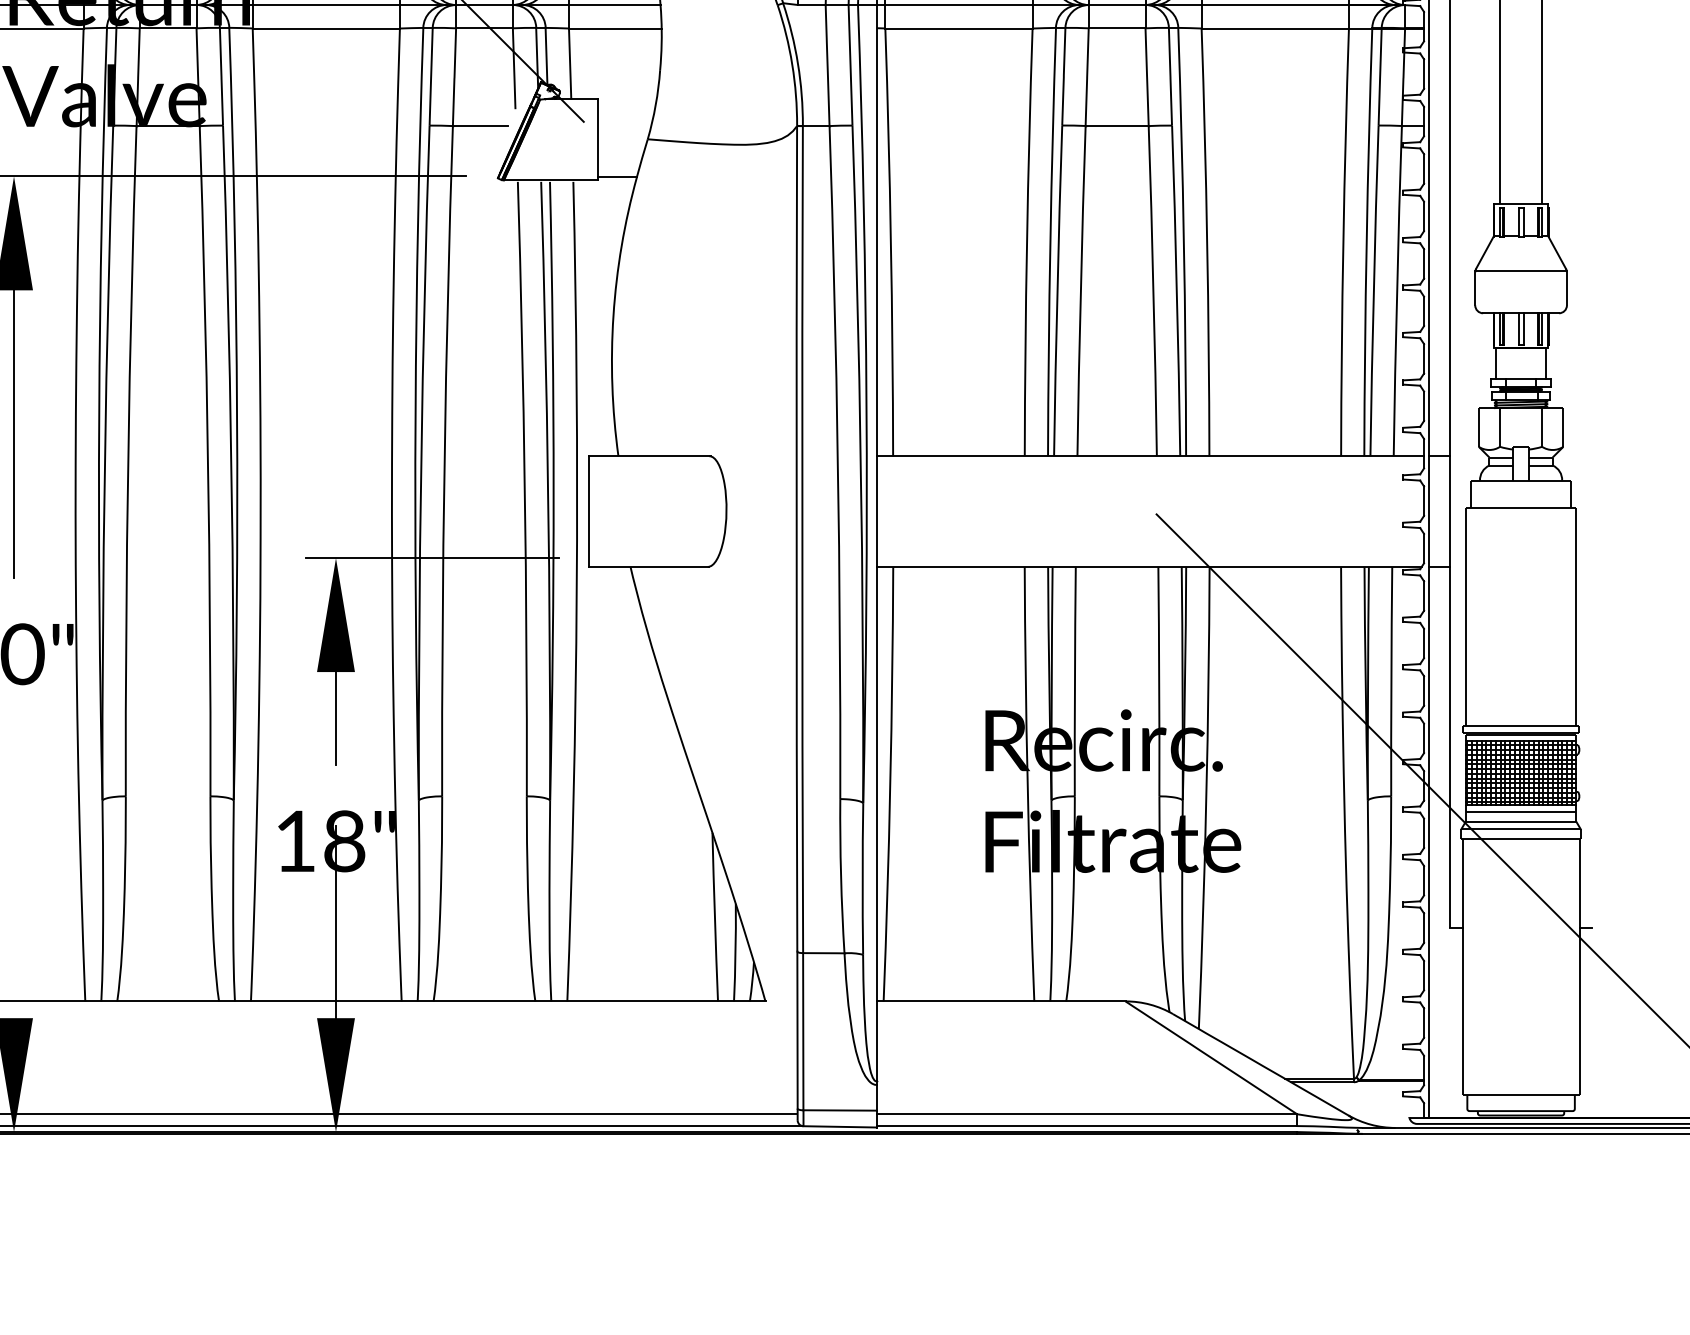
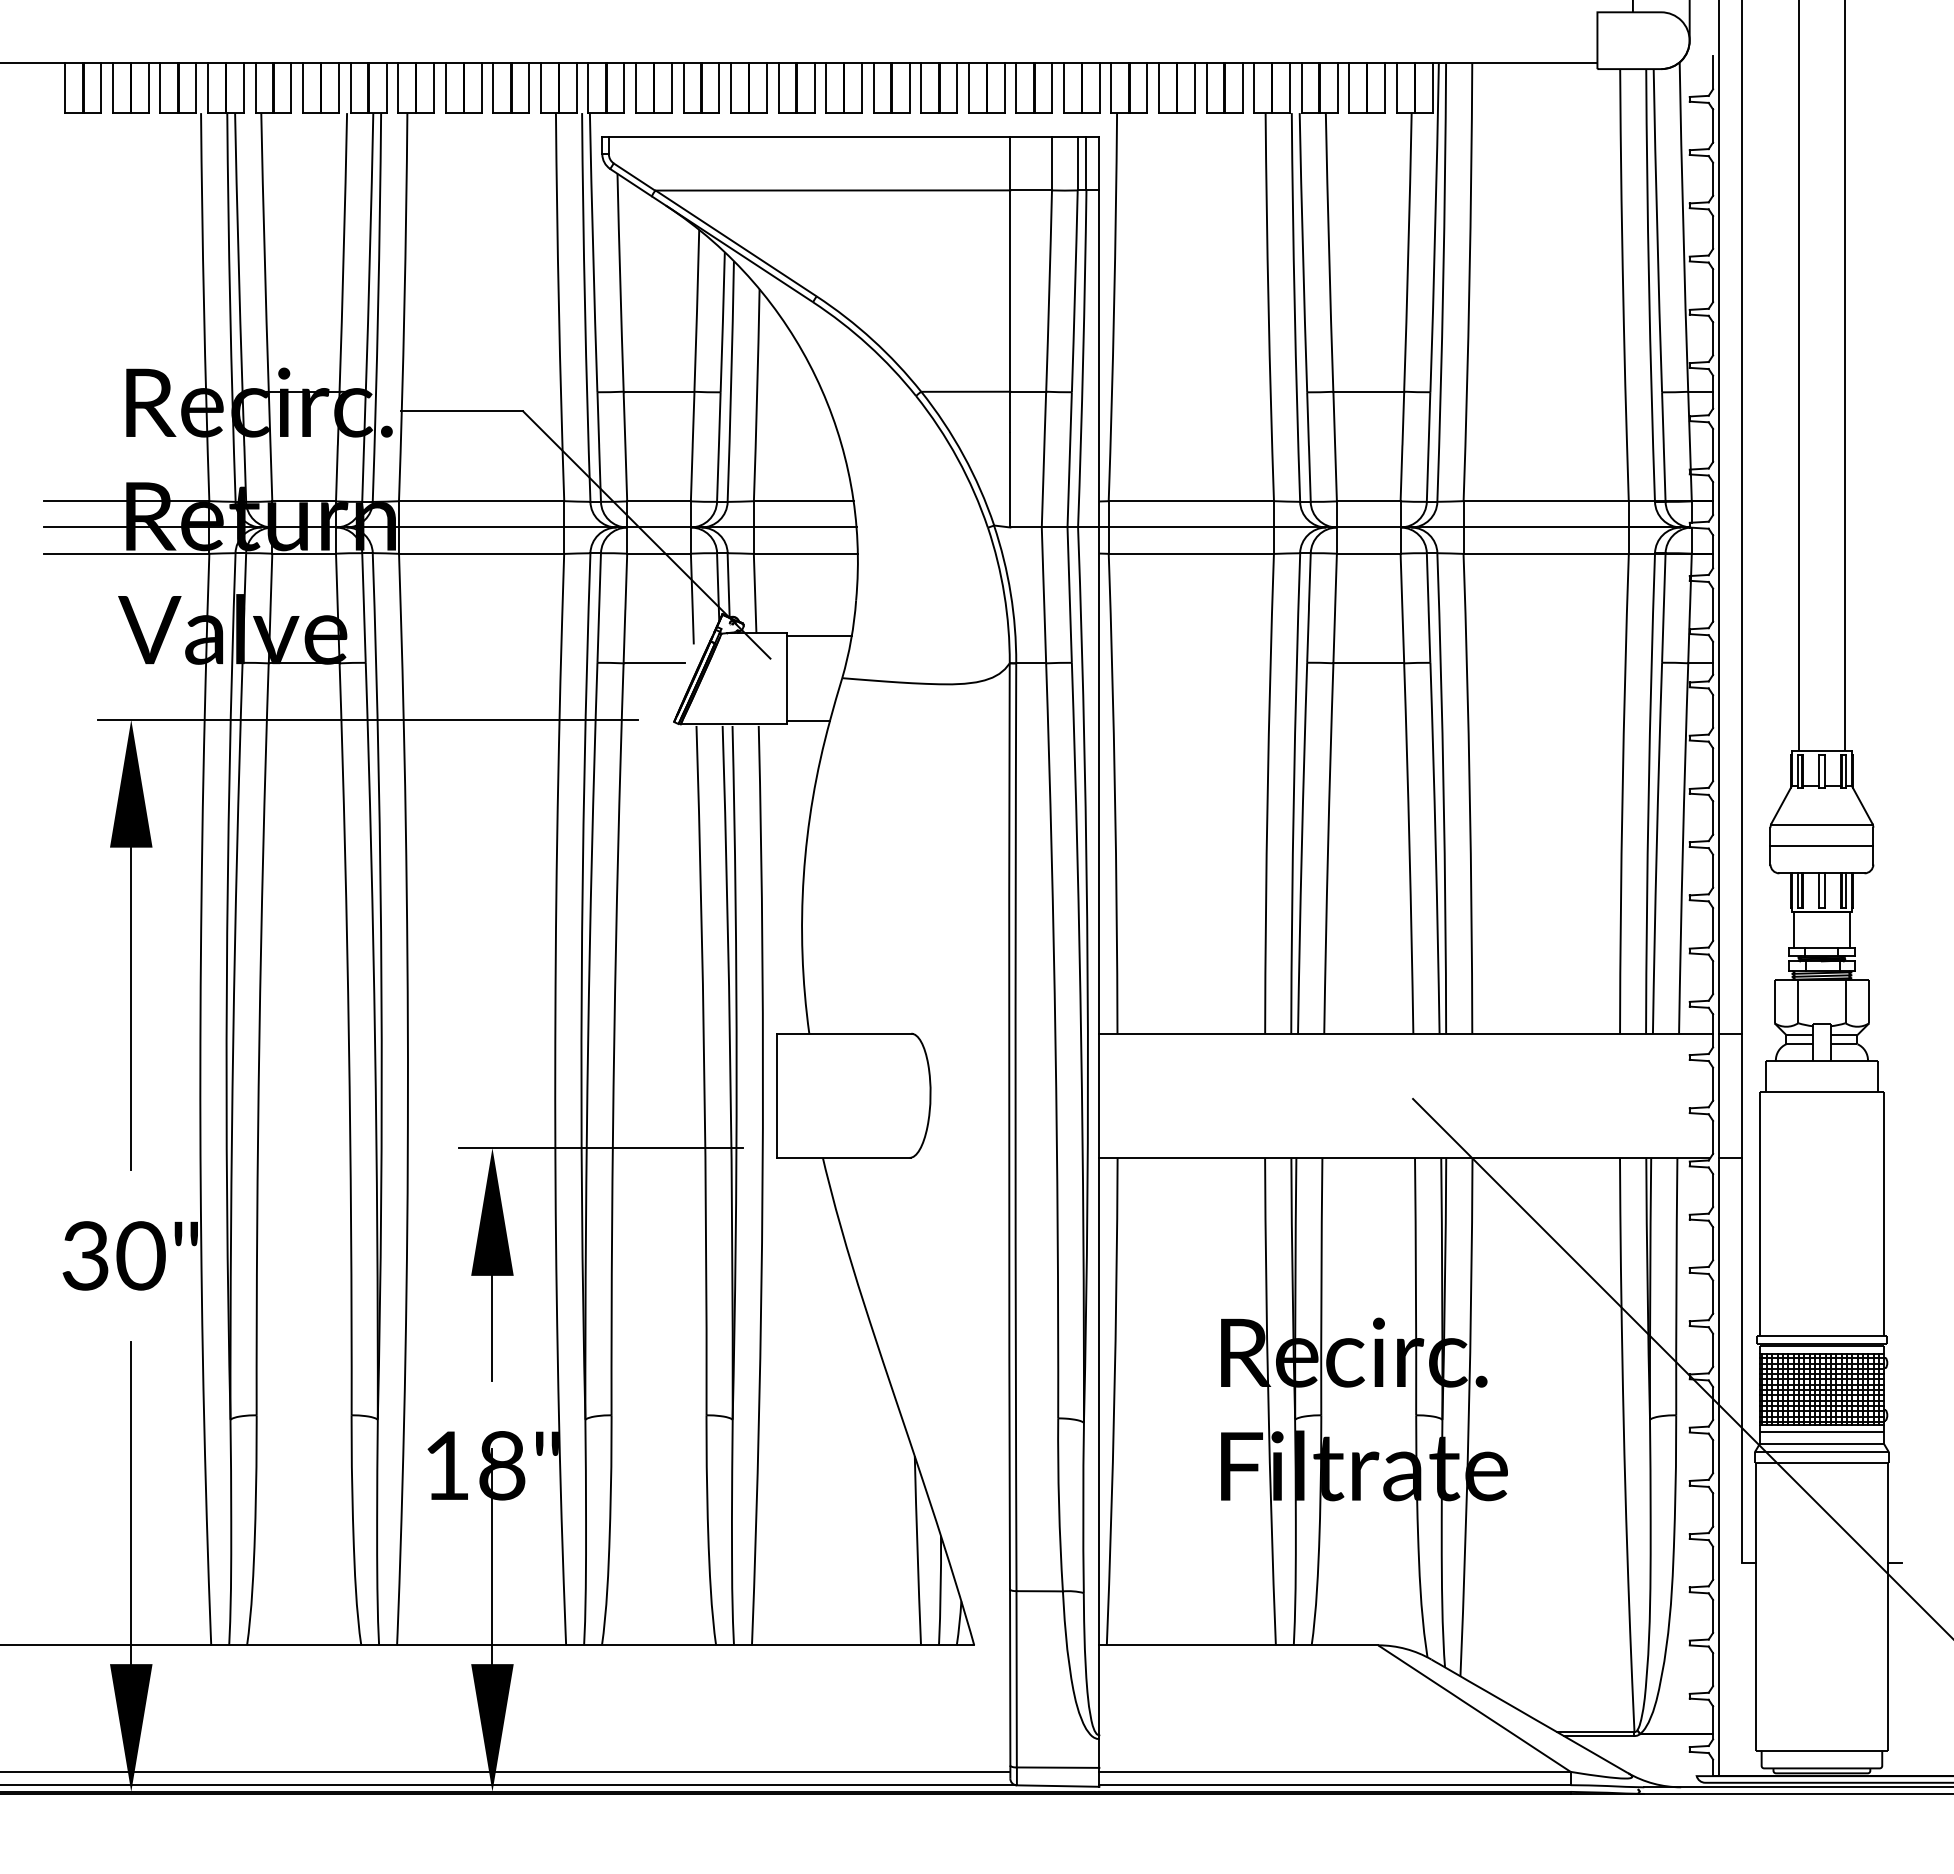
line: (626, 102) -> (818, 636), added
line: (1520, 289) -> (1821, 846), added
line: (14, 874) -> (131, 1502), added

